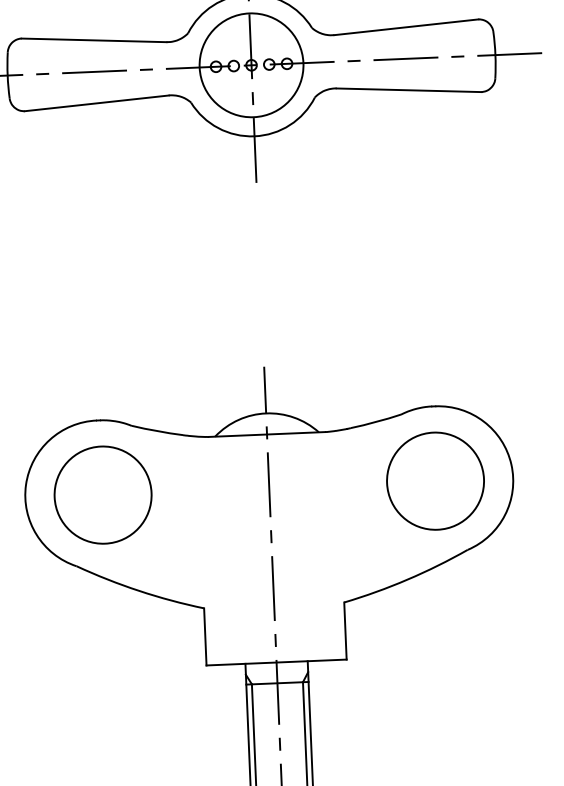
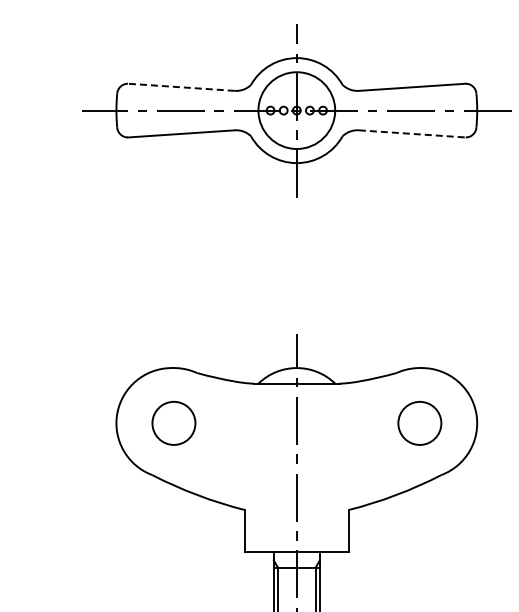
line: (94, 40) -> (181, 87), solid -> dashed
line: (409, 89) -> (412, 133), solid -> dashed
part: (435, 481) -> (419, 423), size x0.6
part: (102, 495) -> (173, 423), size x0.6

